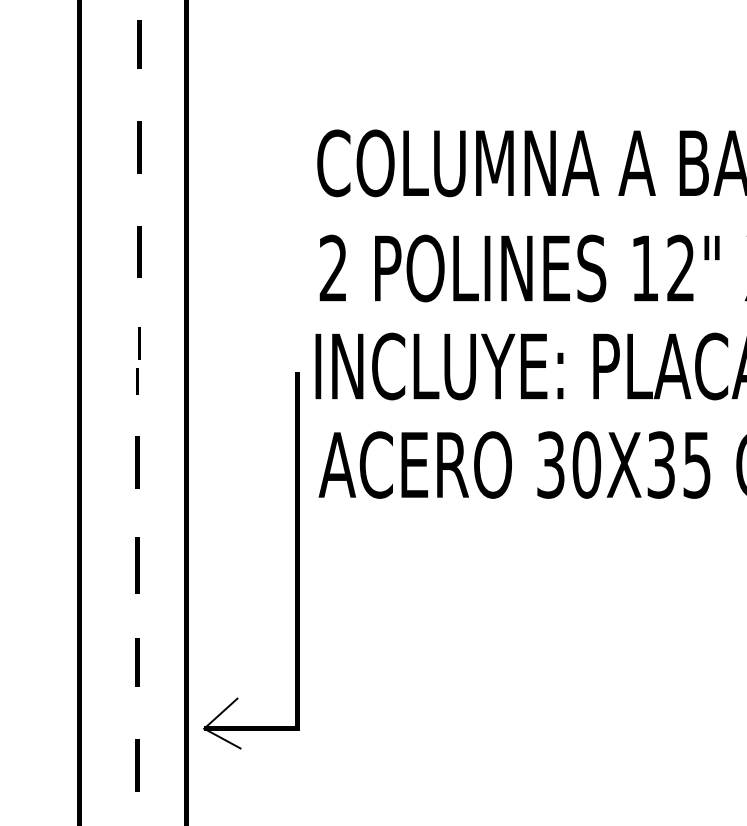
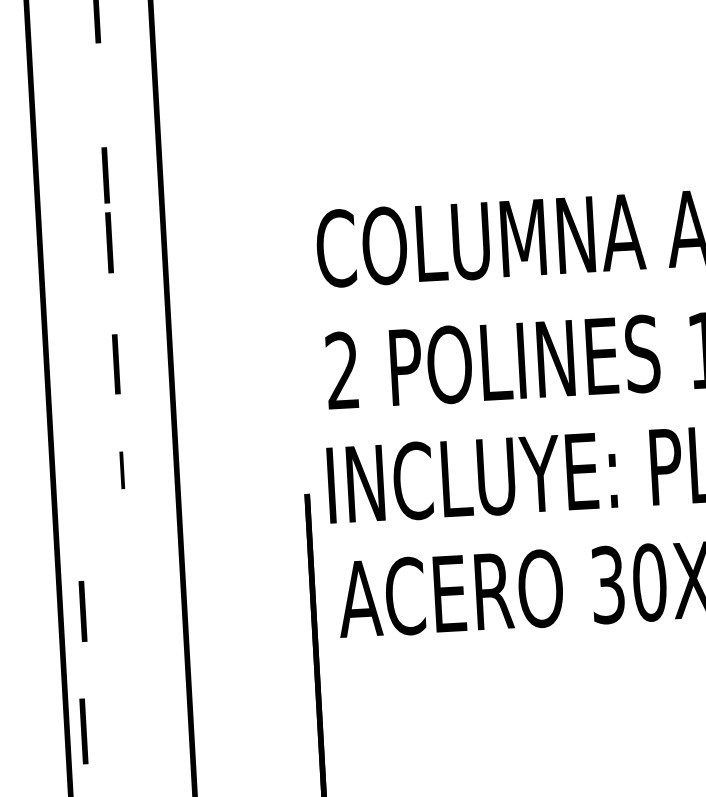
line: (139, 44) -> (105, 175), moved
line: (137, 381) -> (122, 514), removed
line: (137, 462) -> (83, 611), moved
line: (137, 565) -> (84, 731), moved

